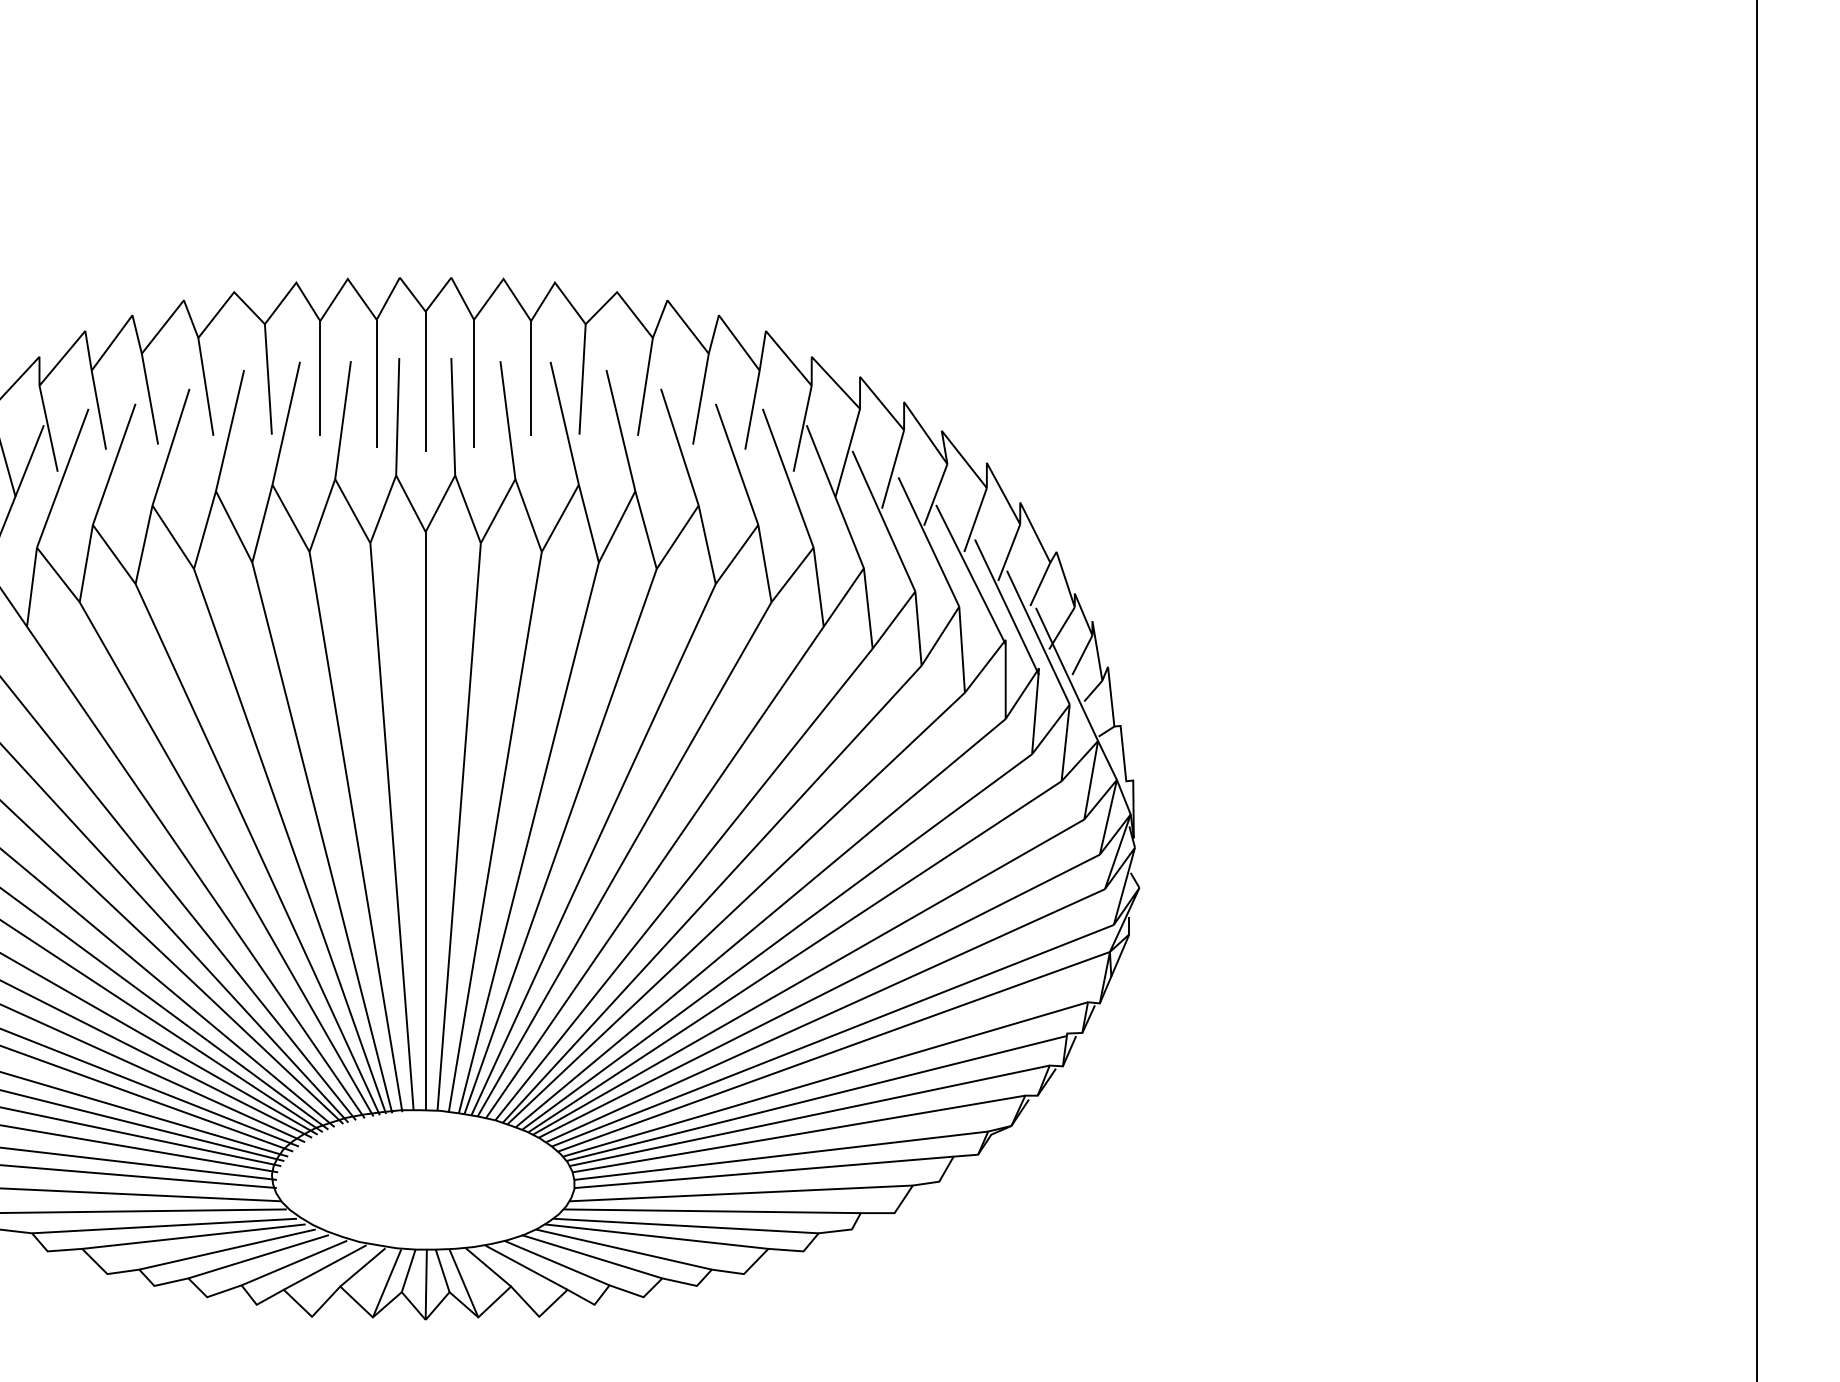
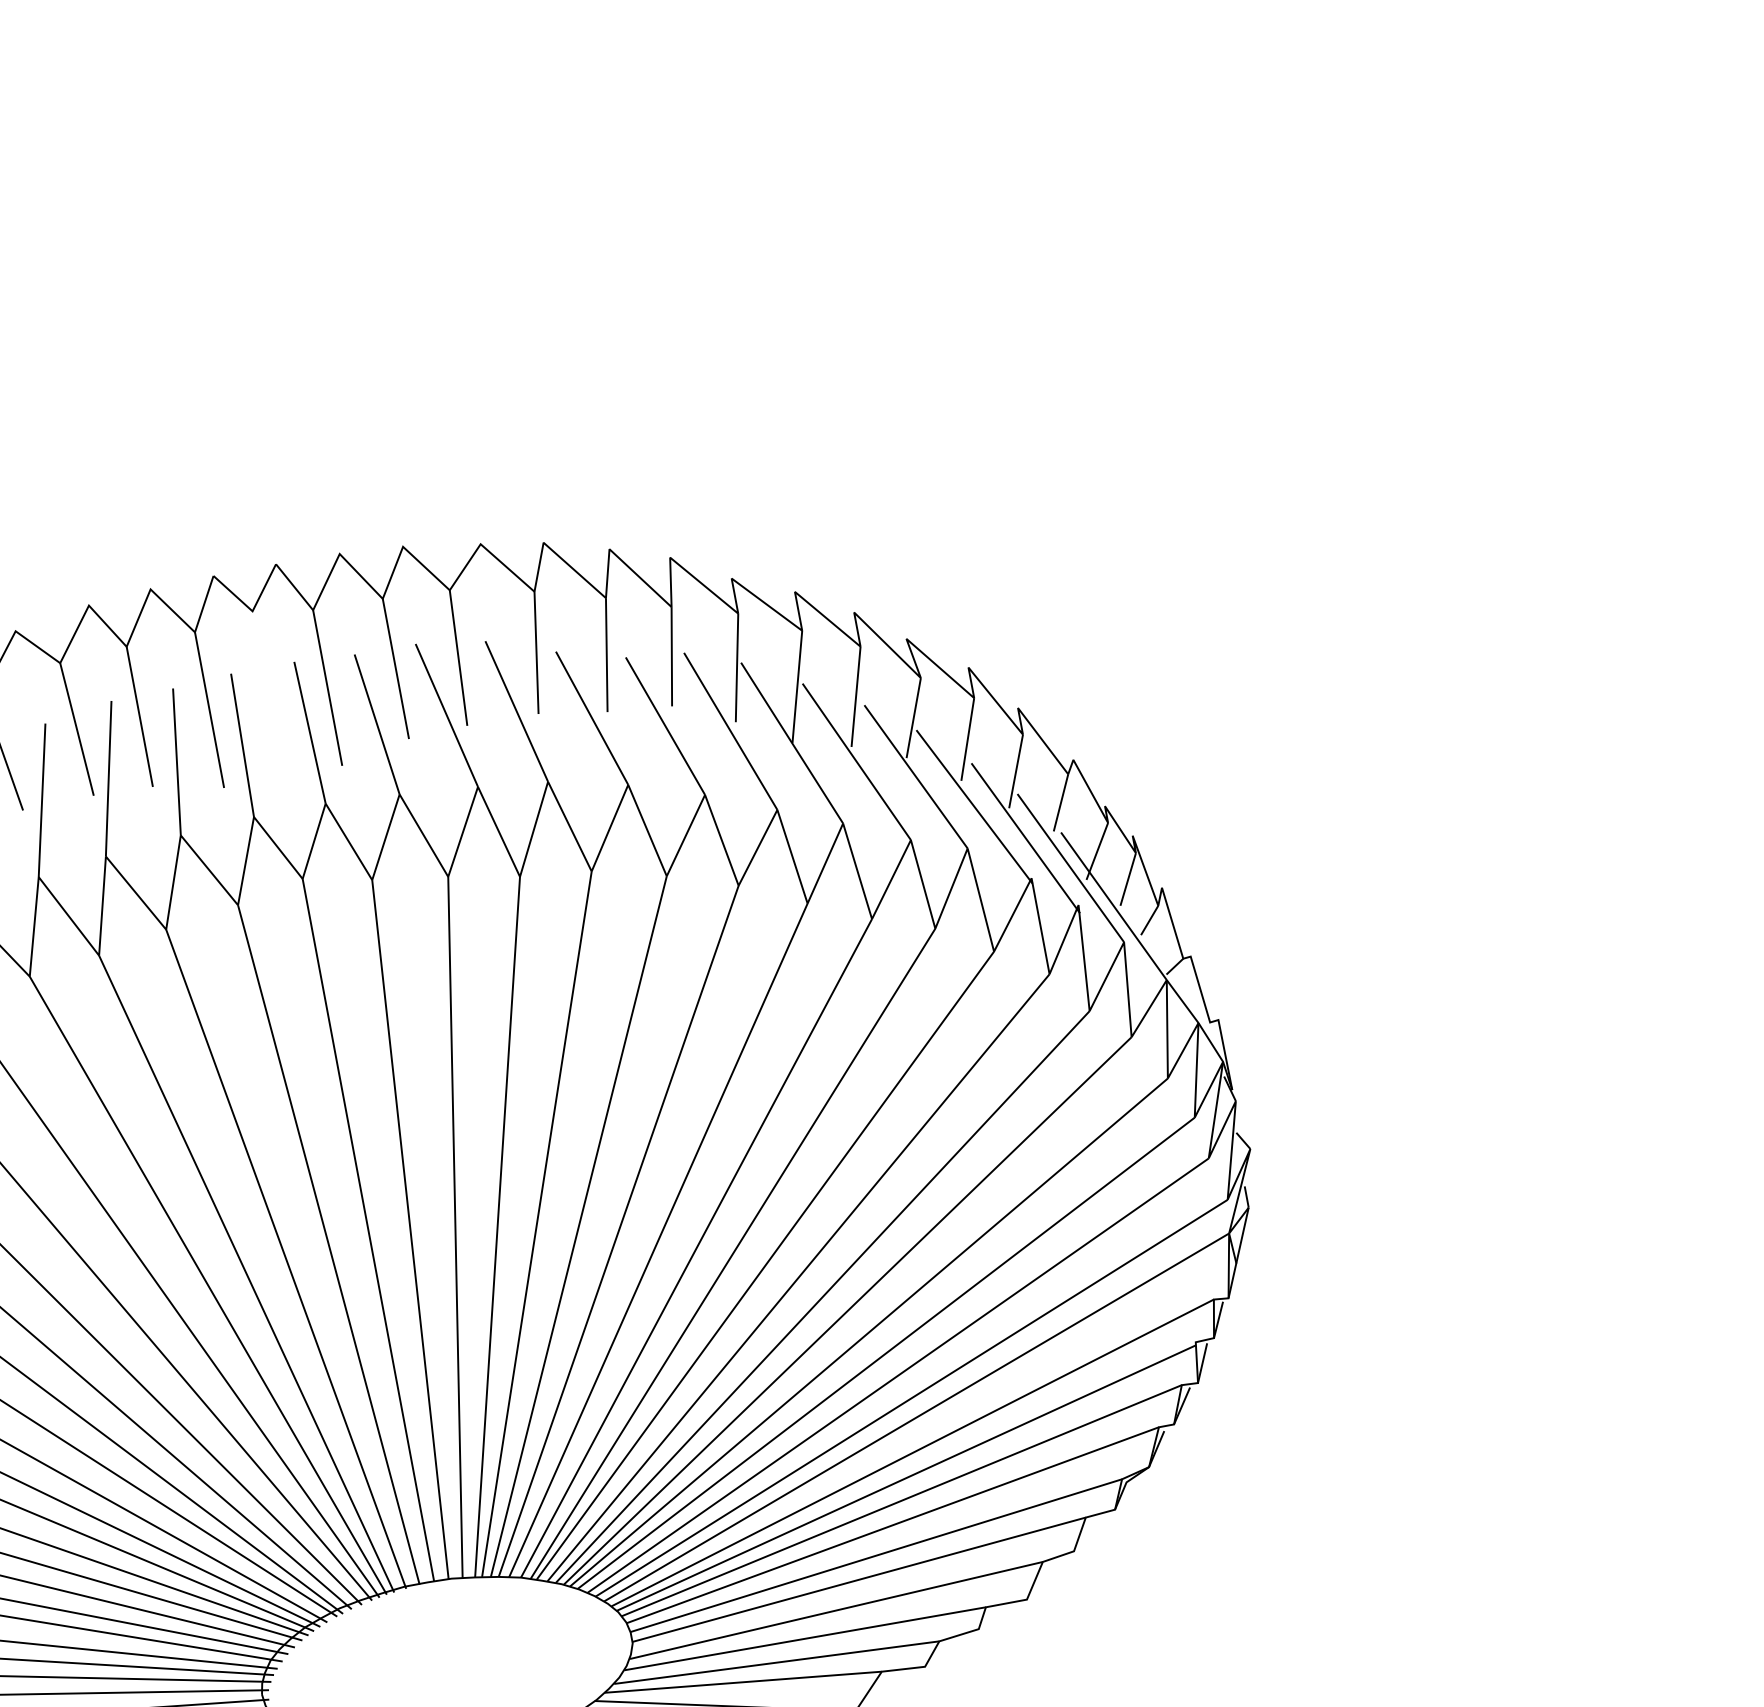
line: (425, 381) -> (268, 696), removed

